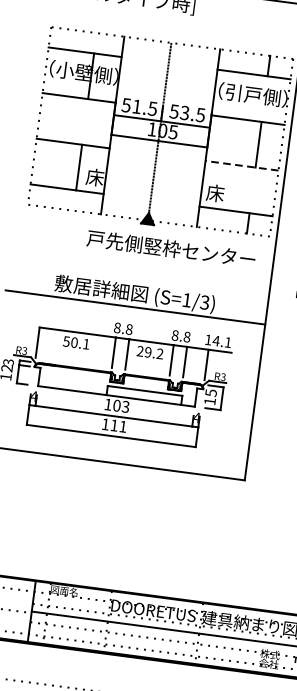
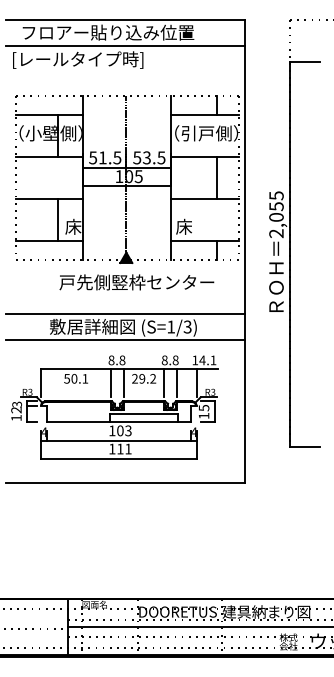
line: (241, 165) -> (204, 198), dashed -> solid
text: (170, 248) -> (136, 282), moved
line: (138, 279) -> (124, 314), added

